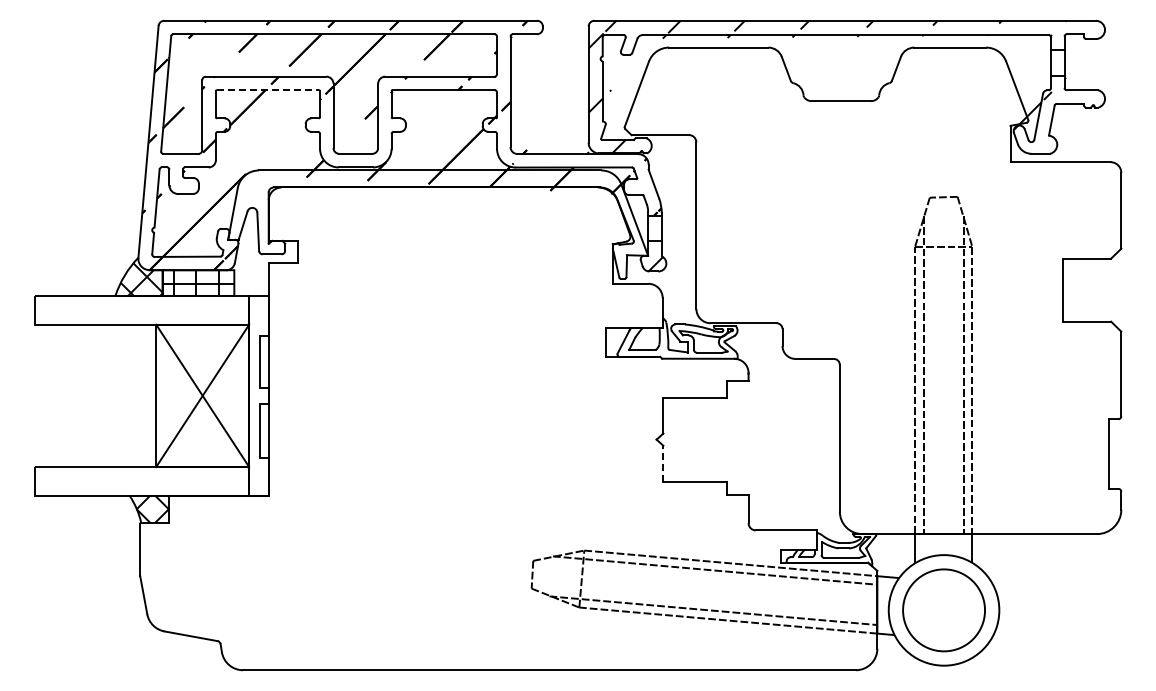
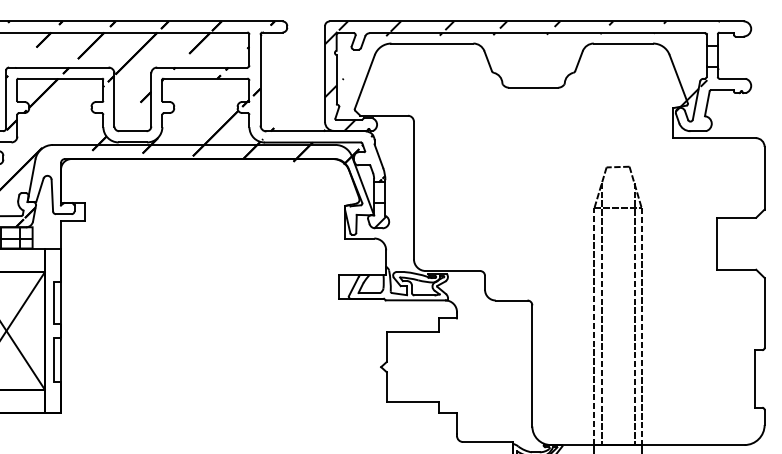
line: (268, 90) -> (60, 78), dashed -> solid
line: (663, 463) -> (386, 386), dashed -> solid

